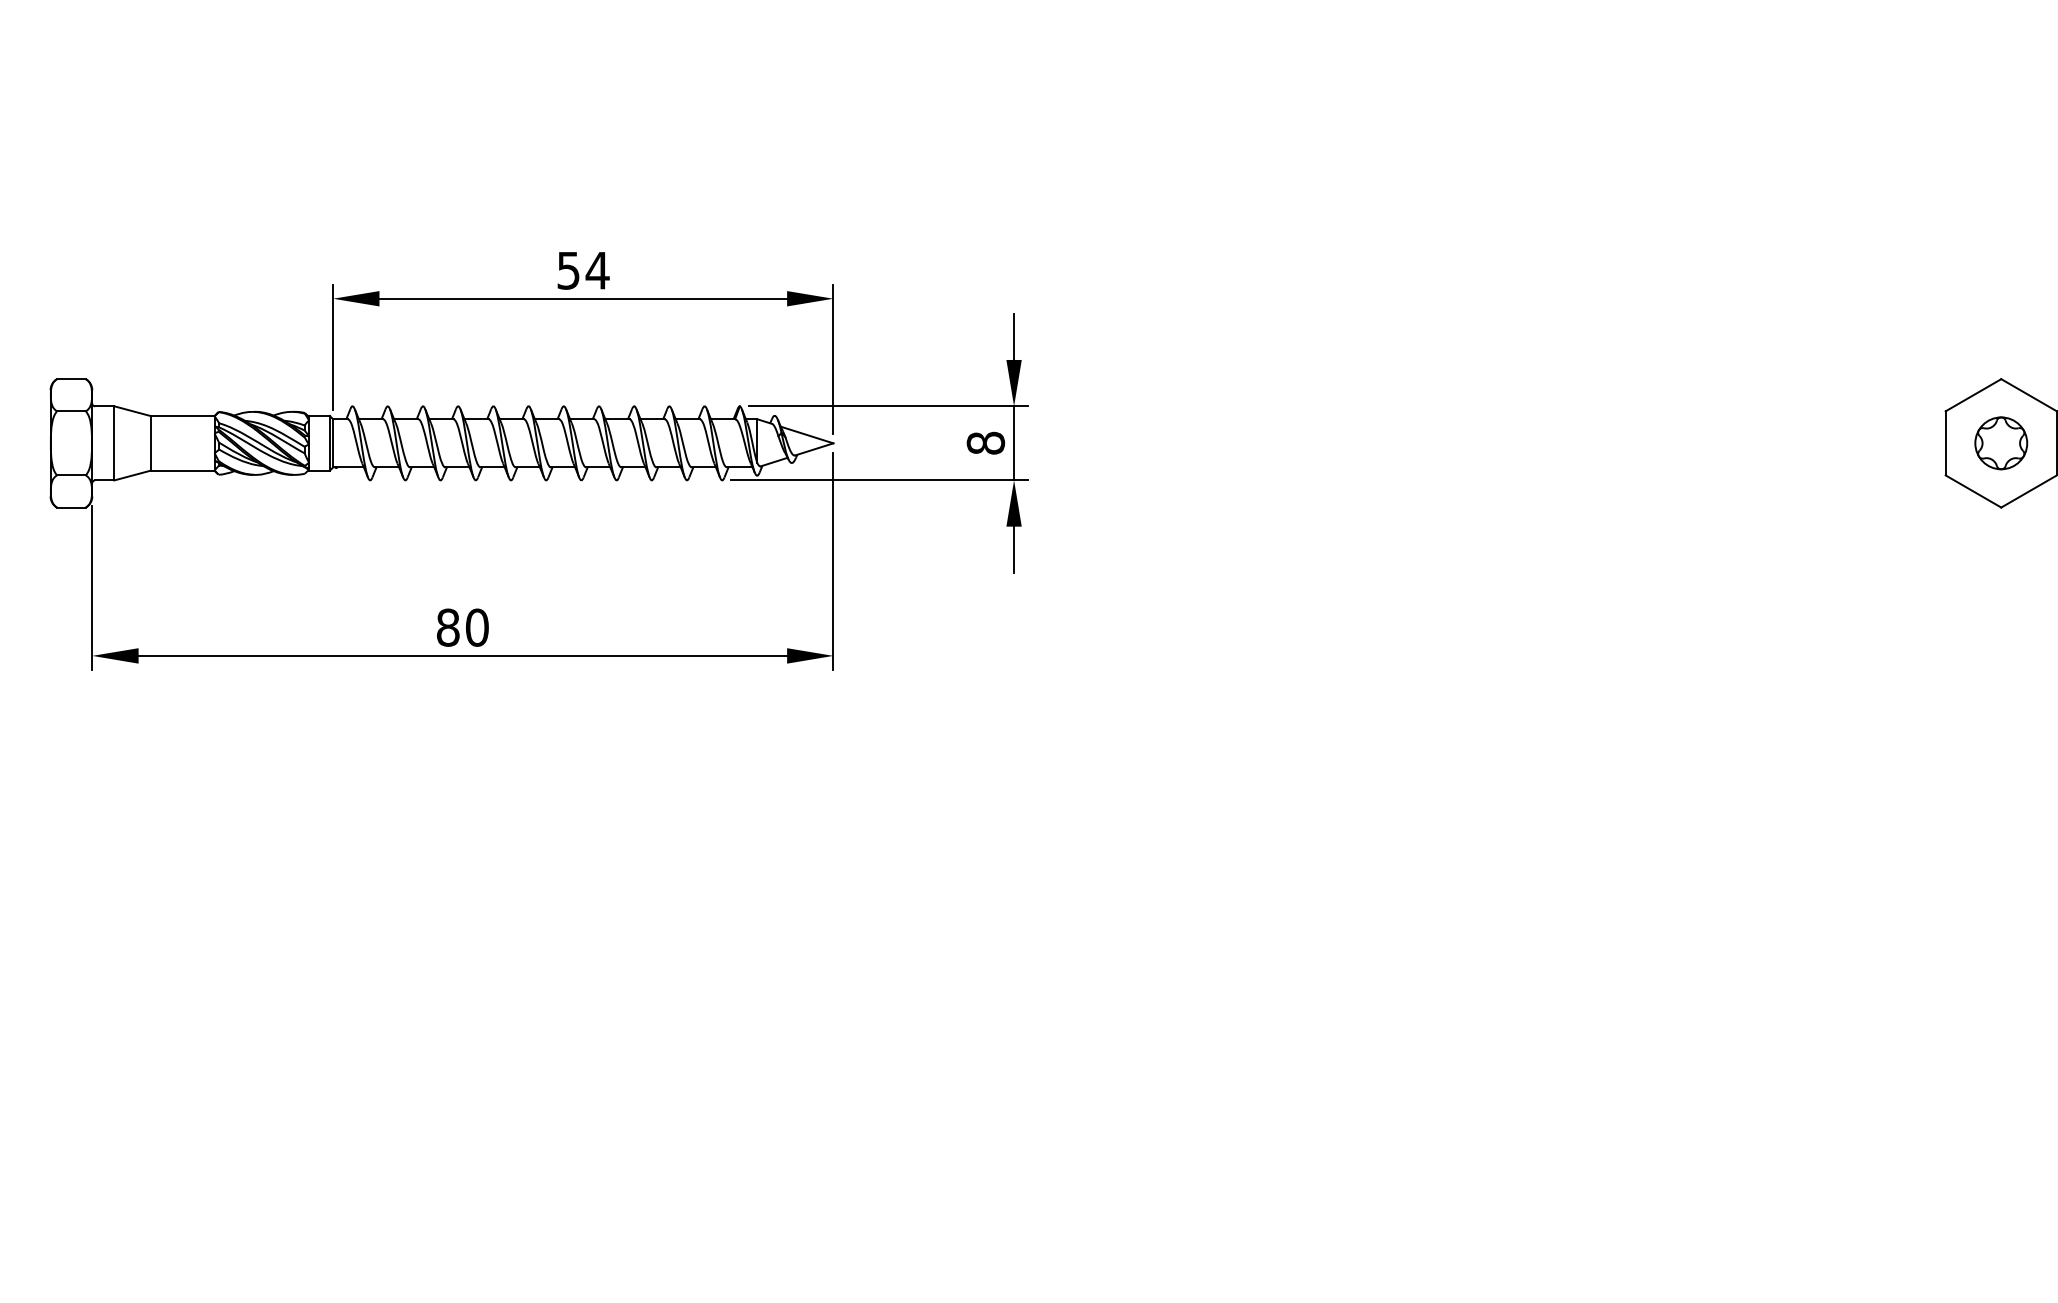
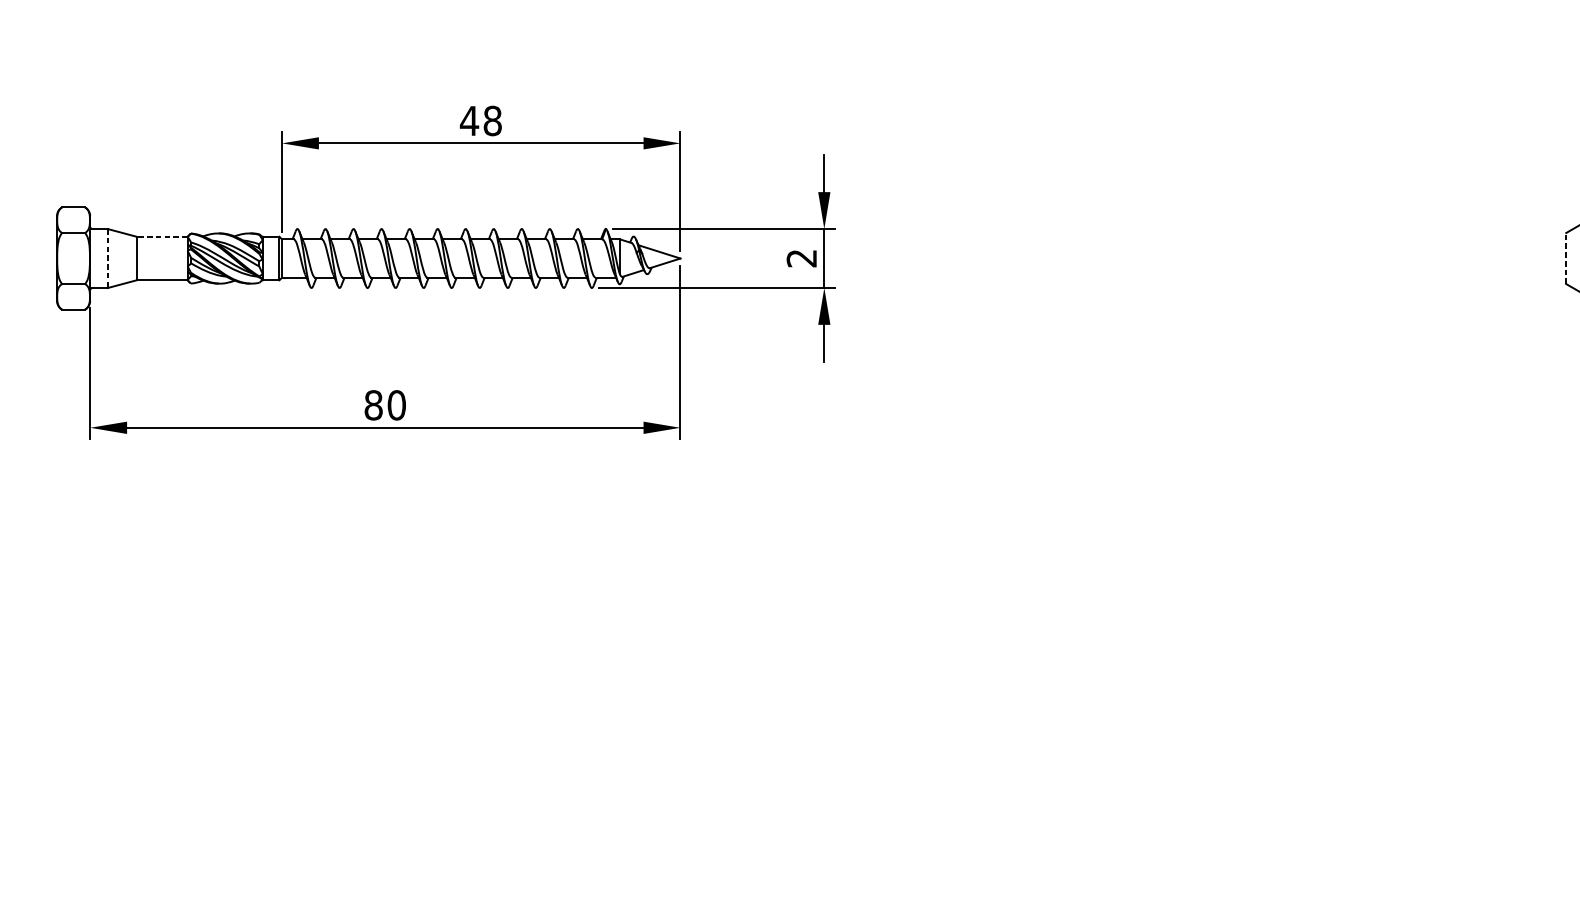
text: (582, 270) -> (480, 120), 54 -> 48
line: (182, 416) -> (162, 237), solid -> dashed
text: (985, 442) -> (801, 257), 8 -> 2
line: (1945, 442) -> (1566, 257), solid -> dashed
line: (114, 443) -> (107, 258), solid -> dashed

